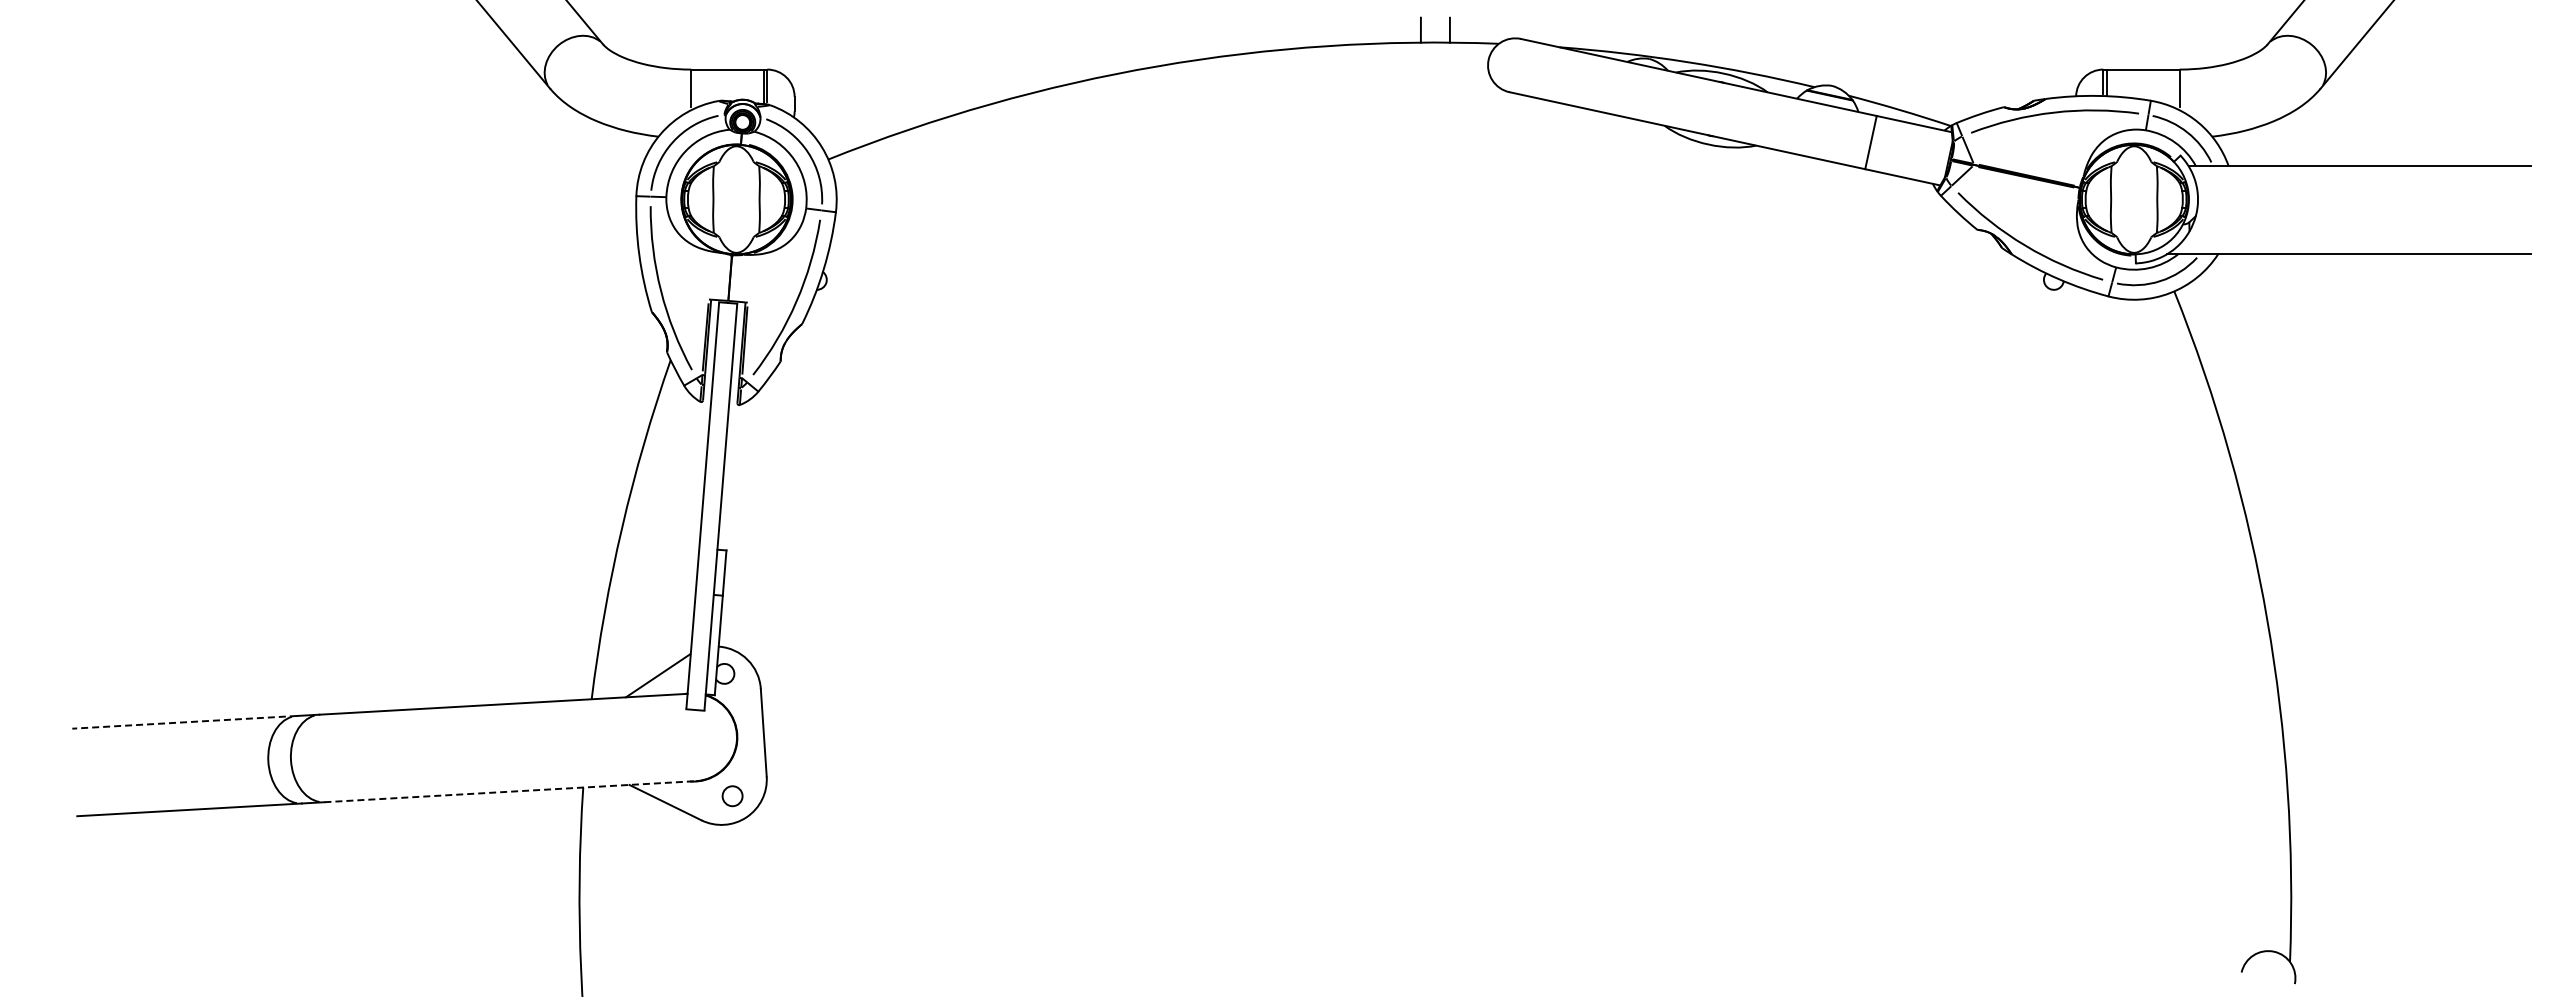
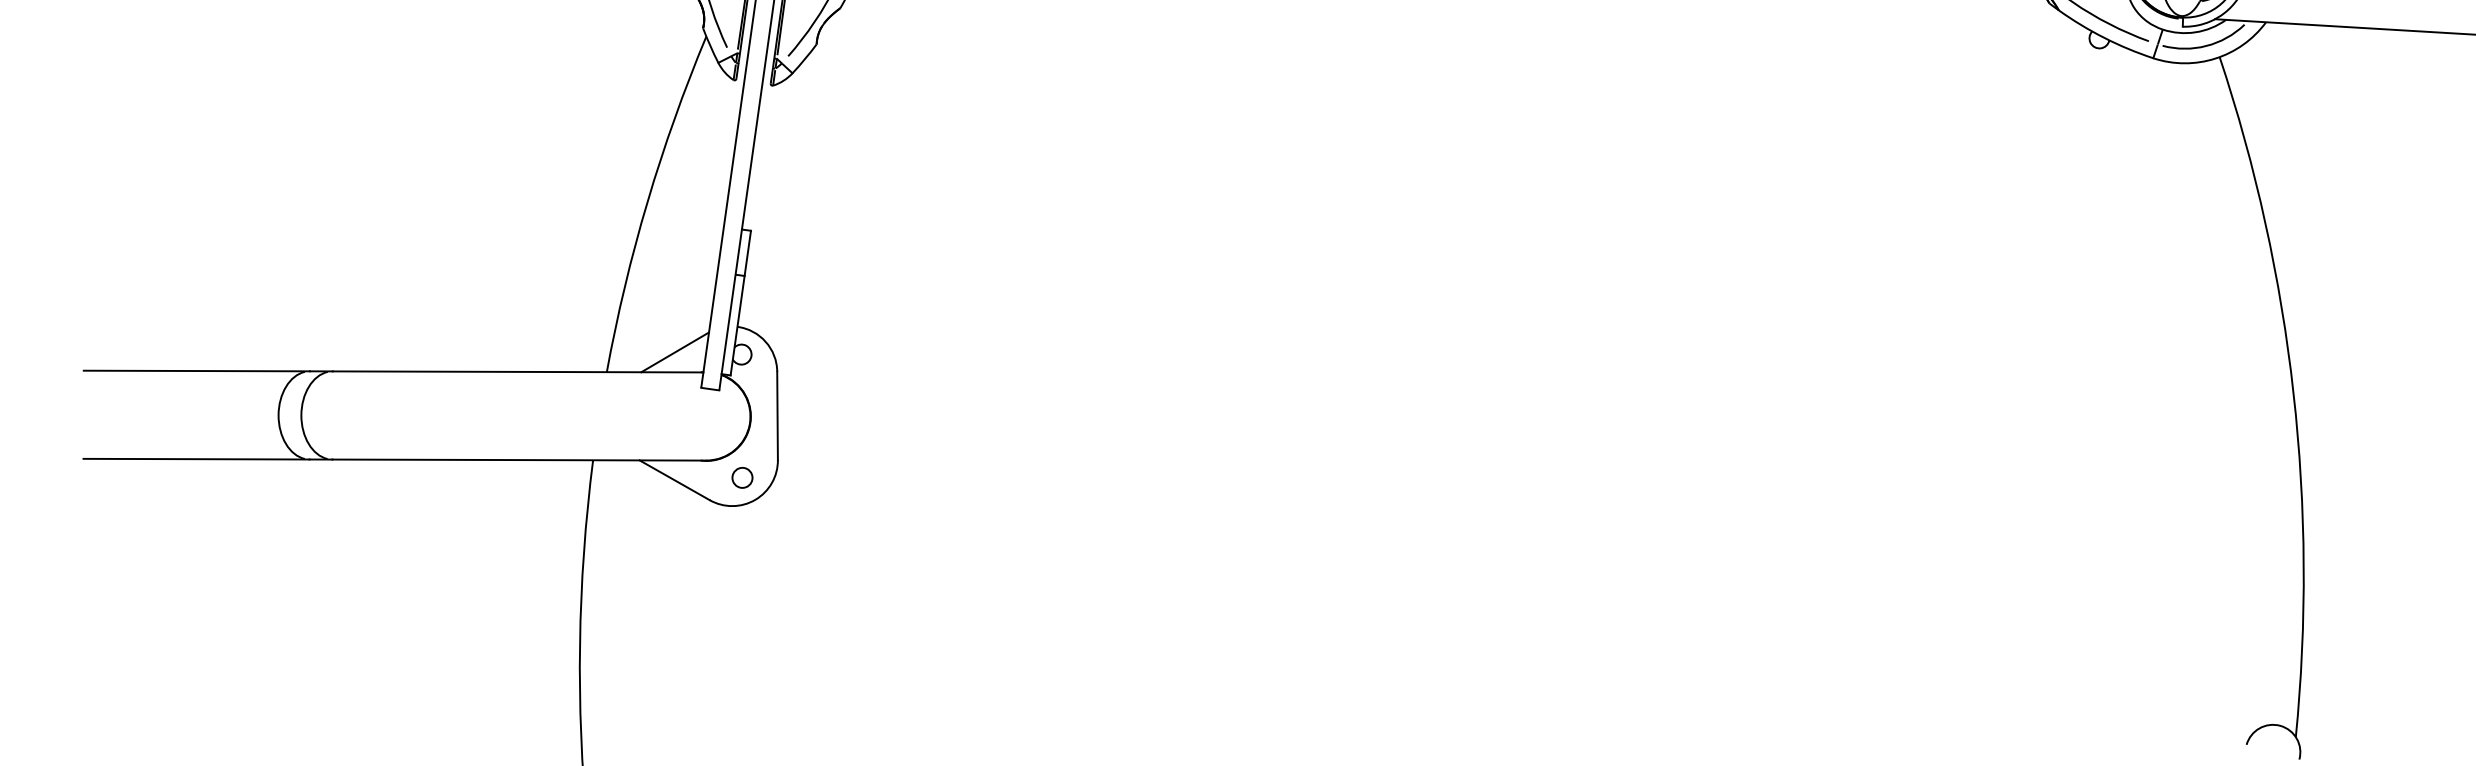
line: (184, 722) -> (196, 371), dashed -> solid
line: (510, 791) -> (519, 459), dashed -> solid

